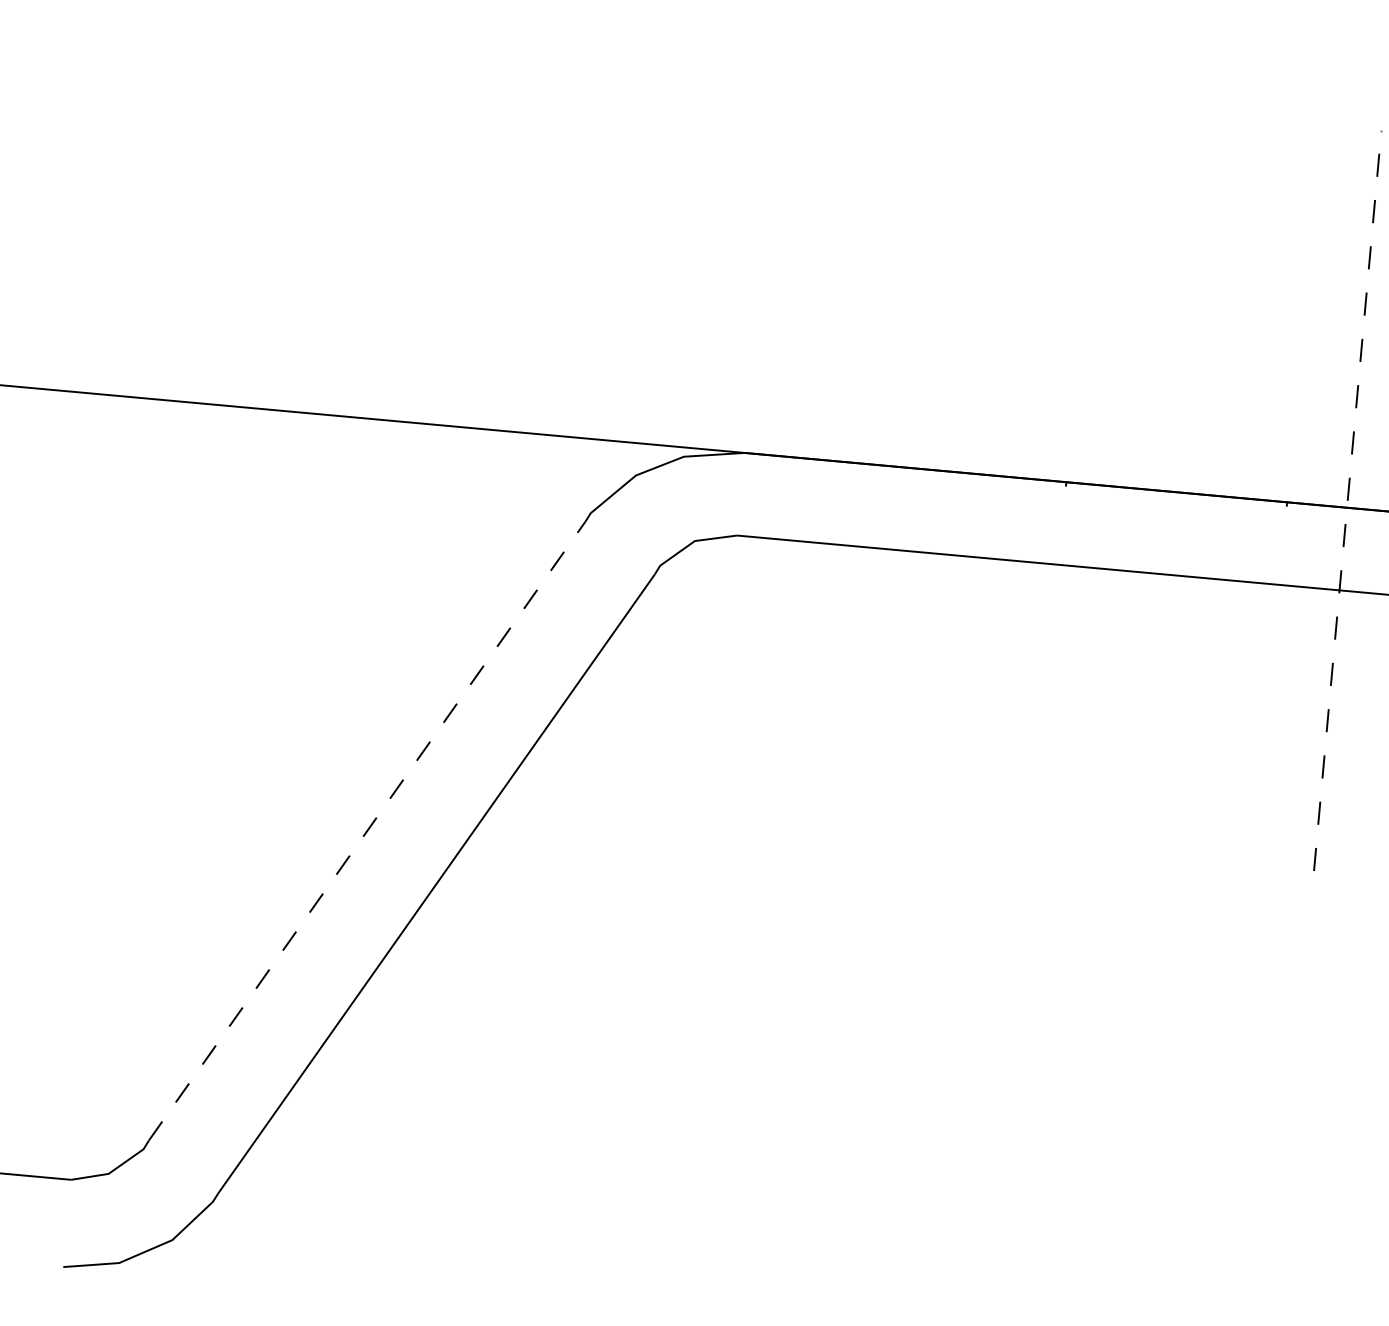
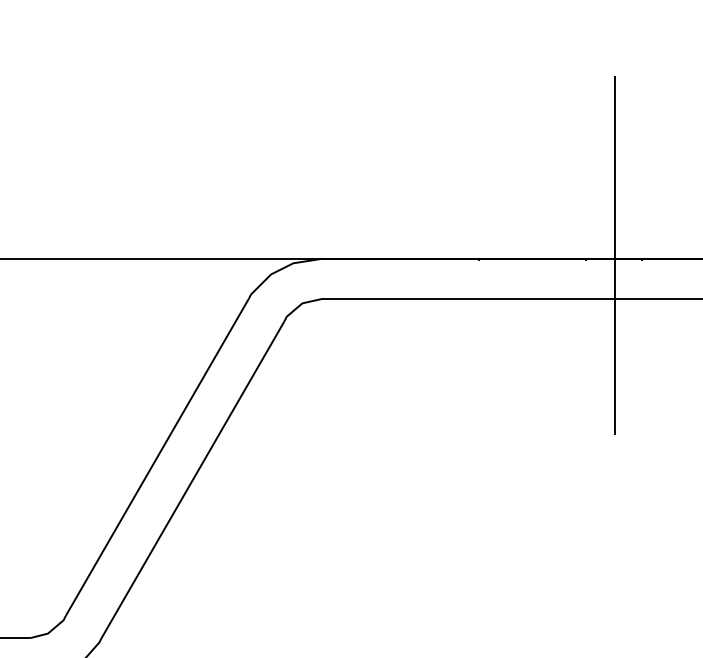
line: (1347, 500) -> (614, 255), dashed -> solid
line: (367, 831) -> (157, 457), dashed -> solid

